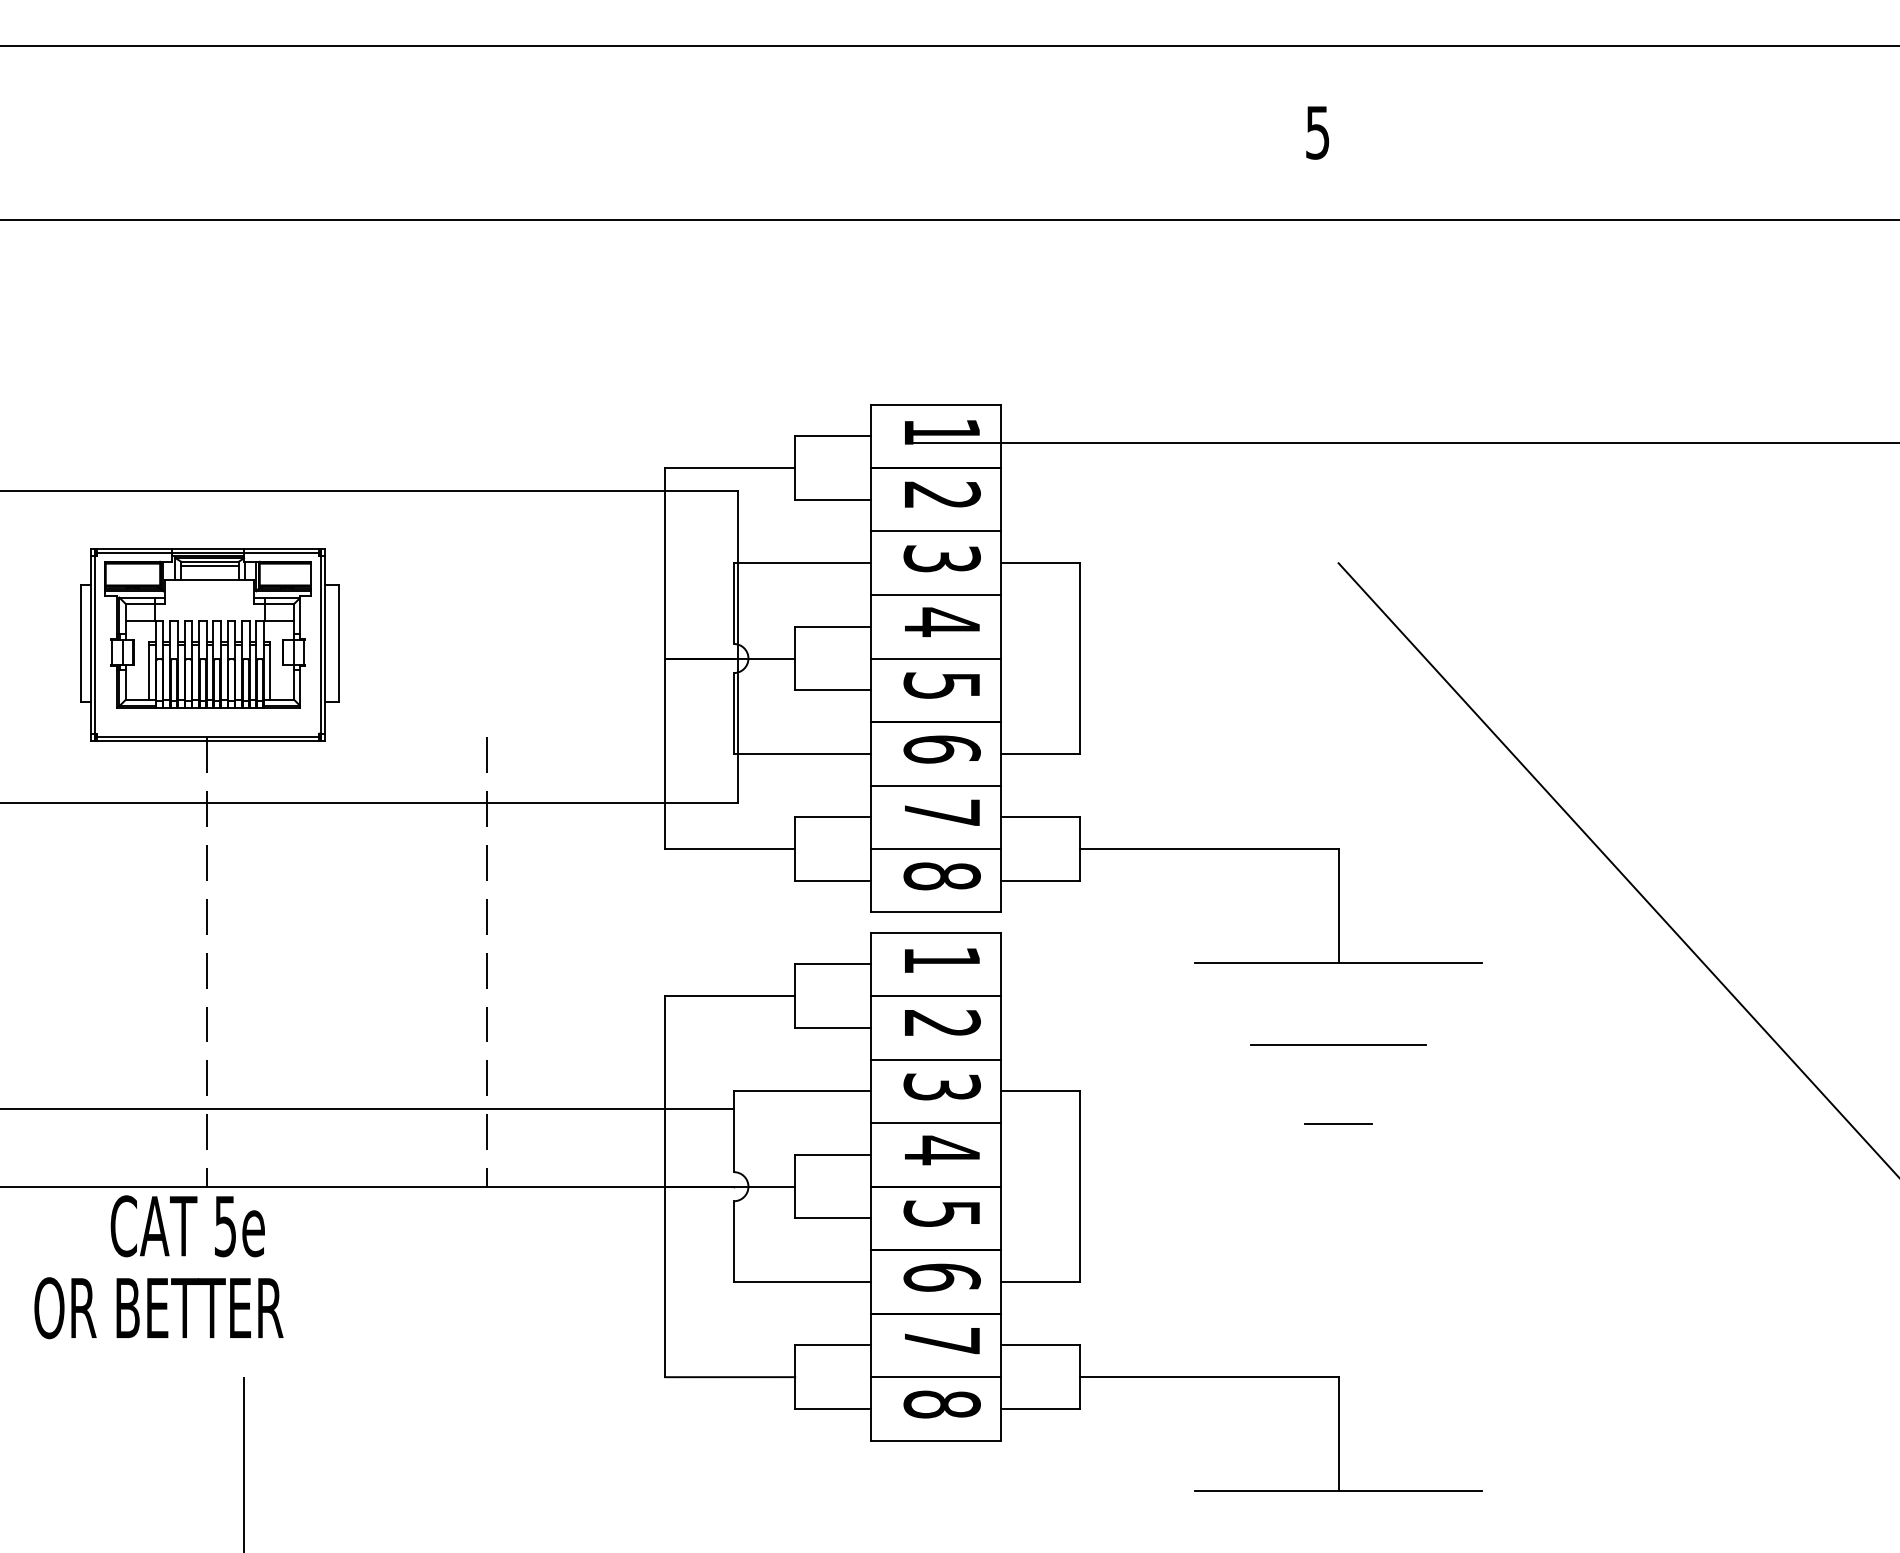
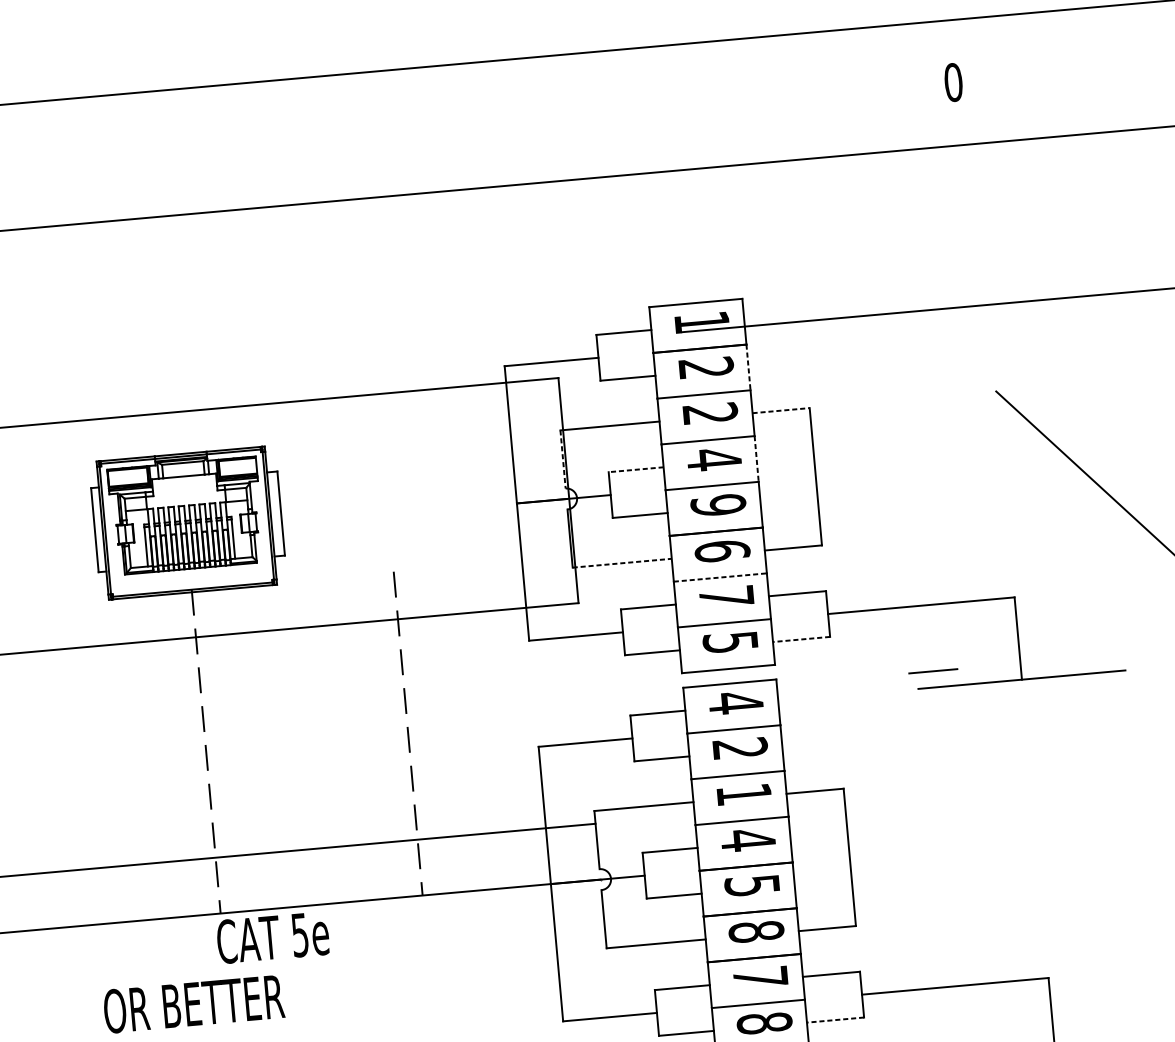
text: (1317, 132) -> (953, 82), 5 -> 0
line: (1000, 499) -> (748, 367), solid -> dashed
text: (941, 558) -> (709, 413), 3 -> 2
line: (1040, 563) -> (781, 410), solid -> dashed
line: (209, 566) -> (182, 466), removed
line: (733, 604) -> (562, 460), solid -> dashed
line: (832, 626) -> (635, 469), solid -> dashed
line: (1000, 626) -> (756, 458), solid -> dashed
text: (941, 685) -> (717, 505), 5 -> 9
line: (802, 753) -> (622, 563), solid -> dashed
line: (935, 785) -> (720, 577), solid -> dashed
text: (941, 876) -> (730, 642), 8 -> 5
line: (1040, 880) -> (801, 639), solid -> dashed
text: (942, 959) -> (736, 702), 1 -> 4
line: (1338, 1044) -> (1027, 738), removed
text: (941, 1086) -> (743, 794), 3 -> 1
line: (1338, 1123) -> (933, 671), moved
text: (187, 1226) -> (272, 937), moved
text: (941, 1277) -> (755, 931), 6 -> 8
line: (1040, 1408) -> (835, 1019), solid -> dashed

